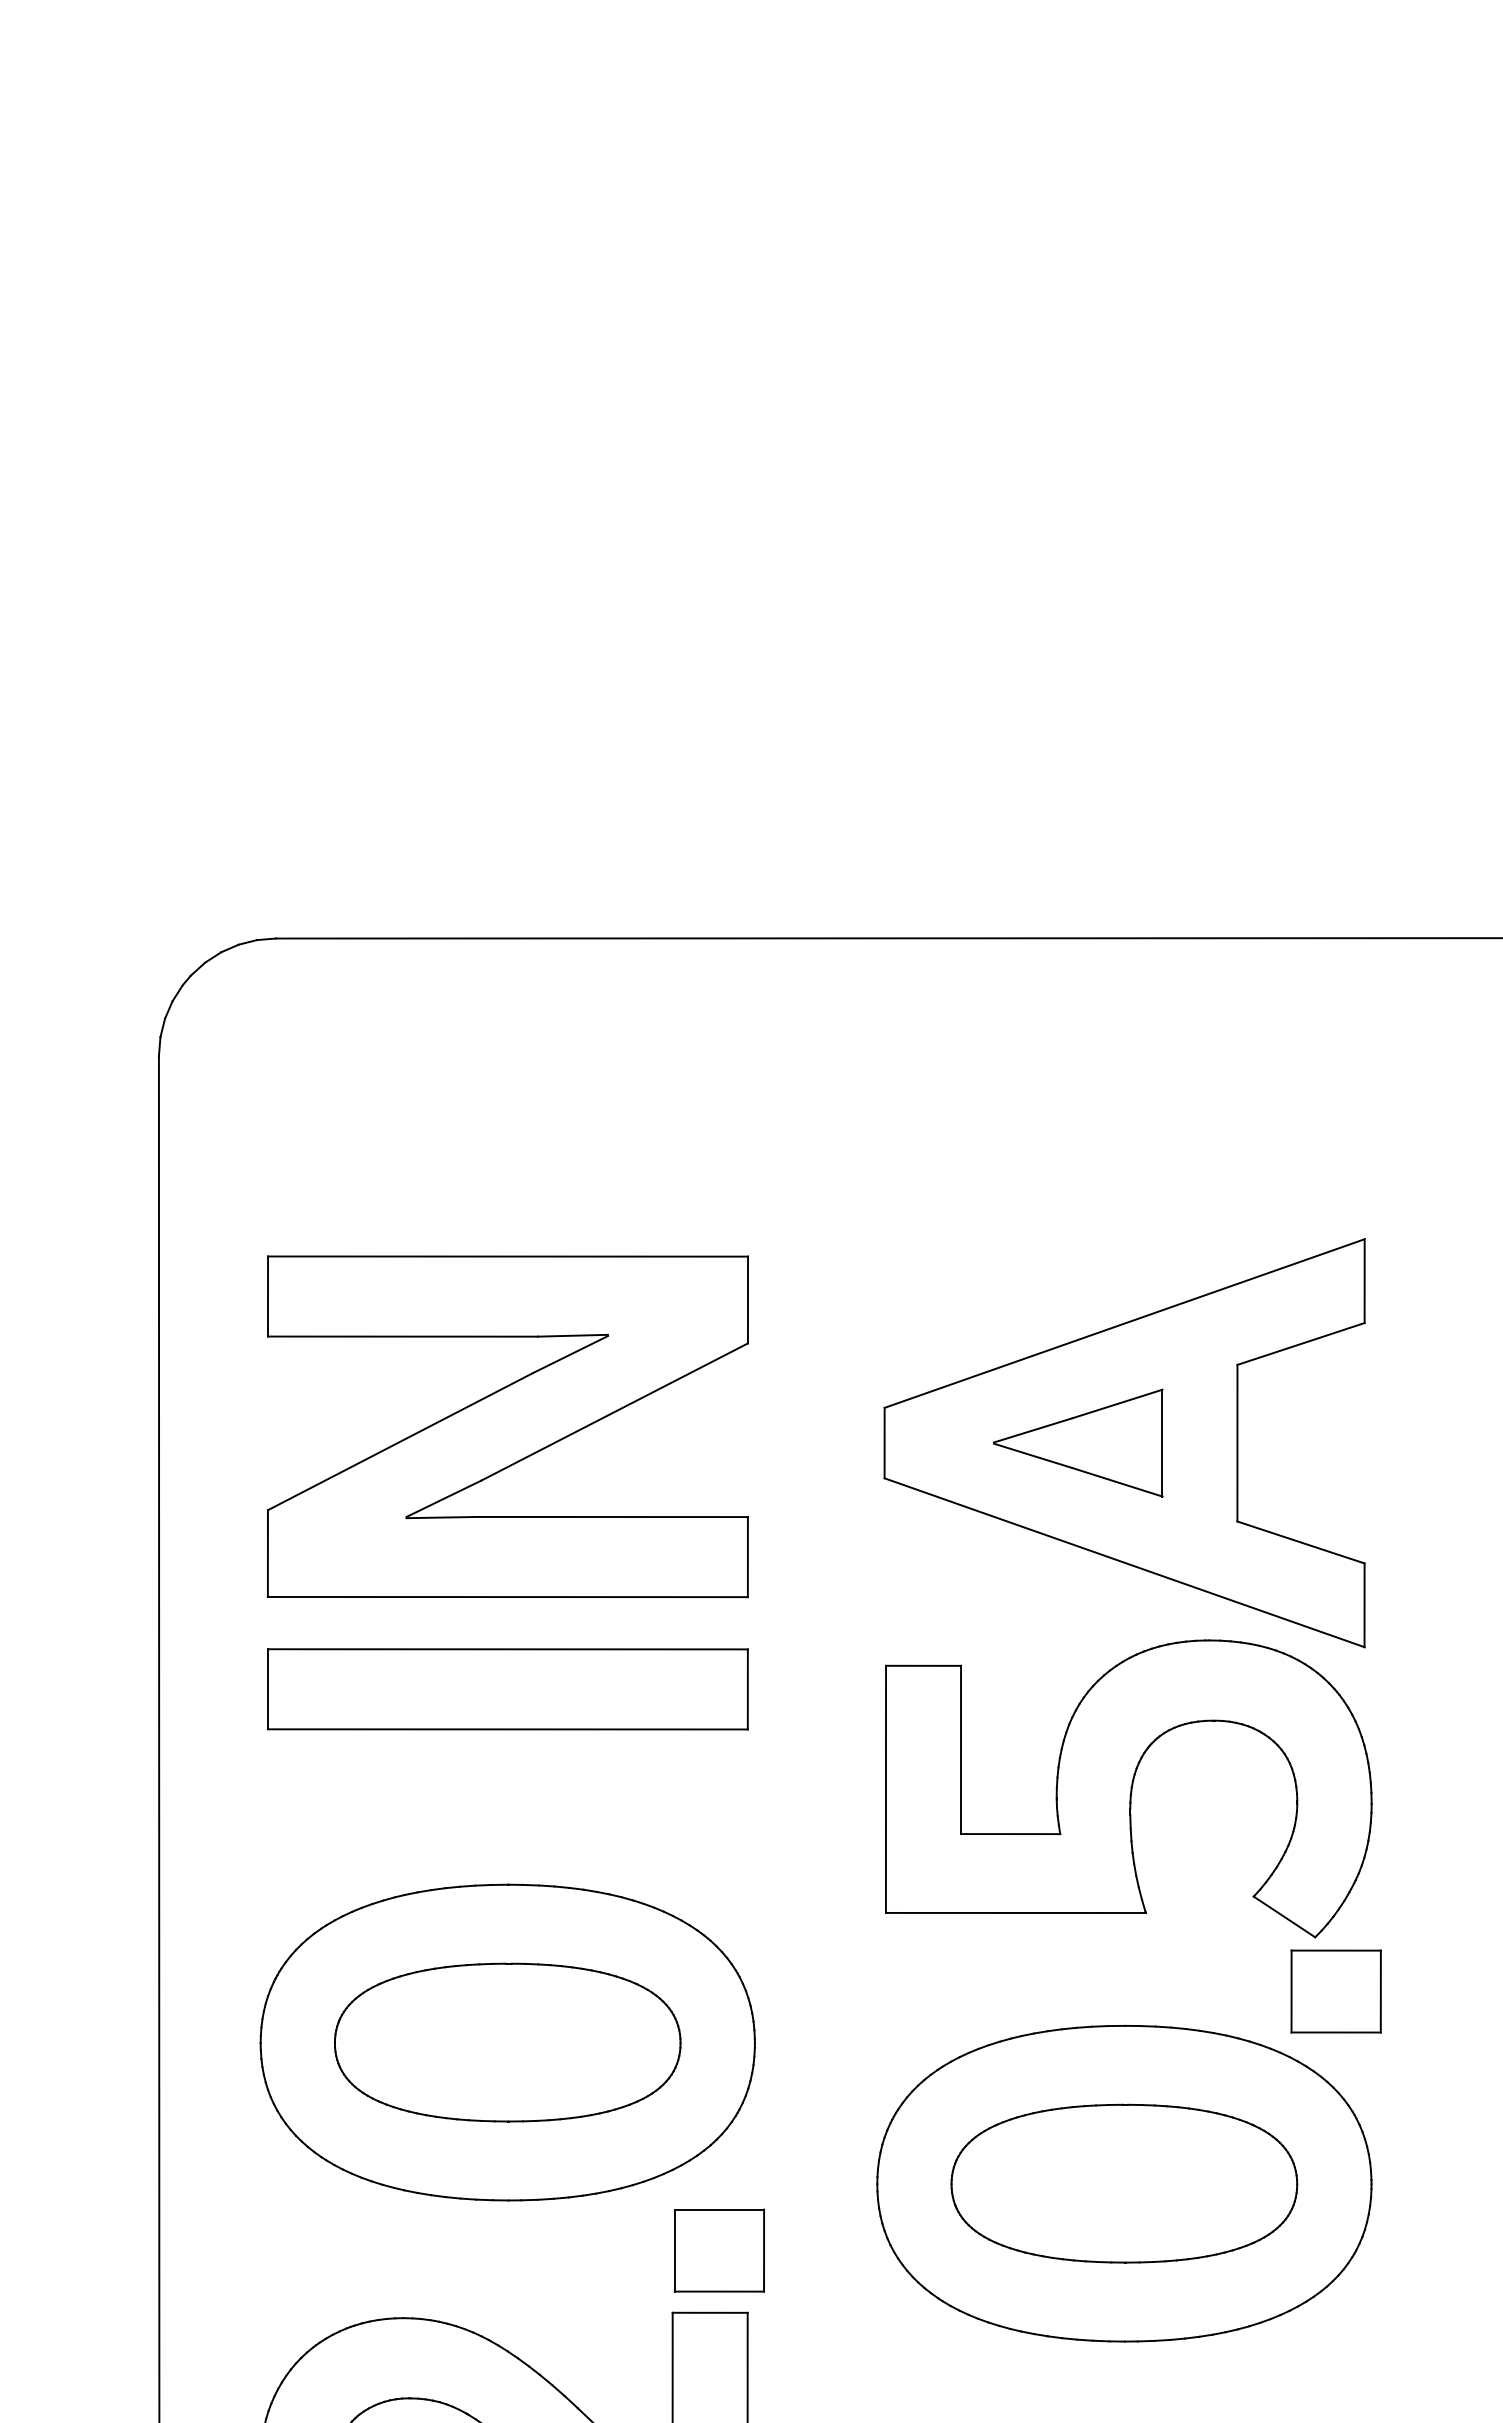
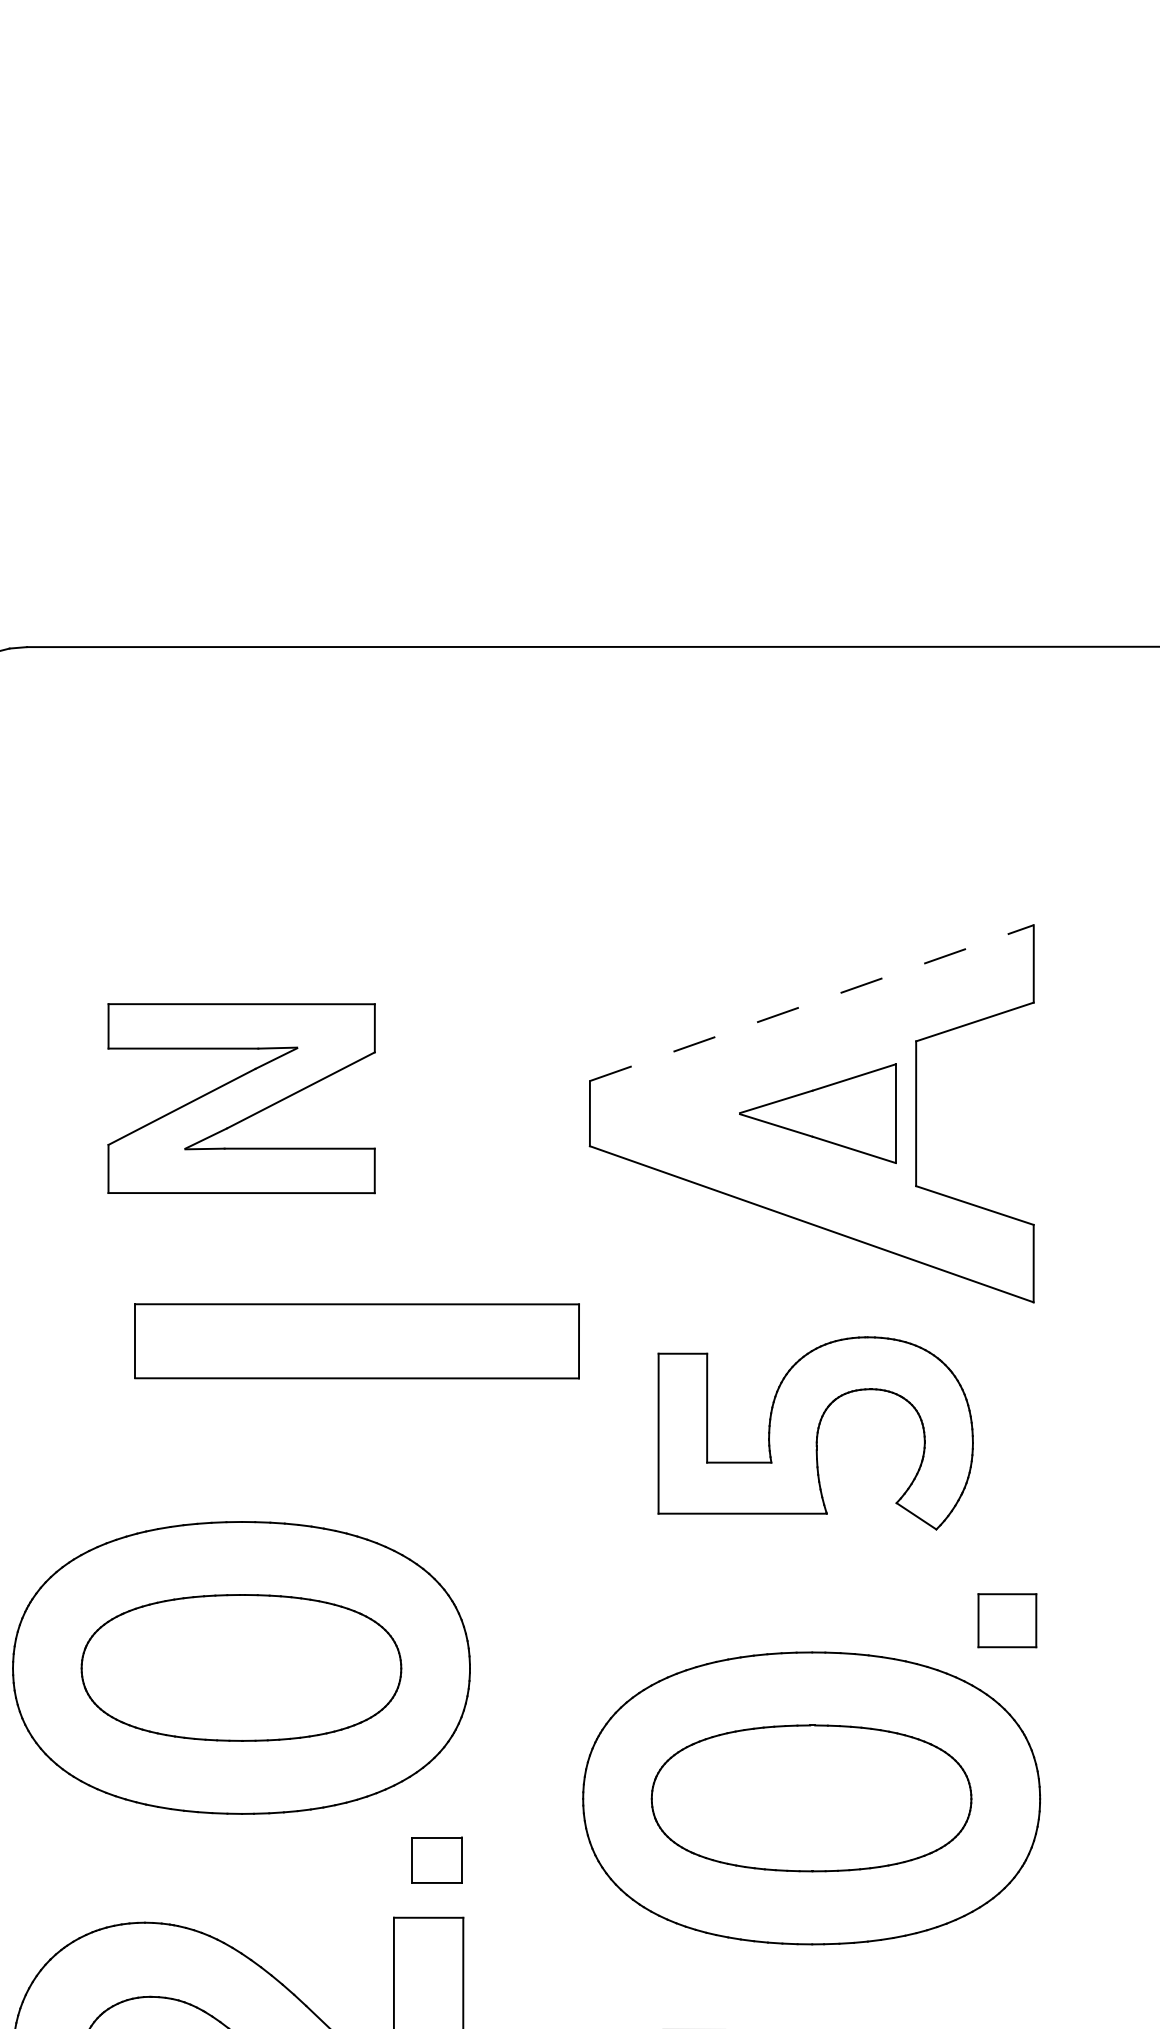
line: (1125, 1323) -> (812, 1003), solid -> dashed
part: (507, 1426) -> (241, 1098), size x0.6
part: (1078, 1442) -> (818, 1113), moved
part: (507, 1689) -> (356, 1341), moved
part: (1128, 1788) -> (815, 1433), size x0.7
part: (1335, 1991) -> (1006, 1620), size x0.7
part: (719, 2250) -> (437, 1860), size x0.6

